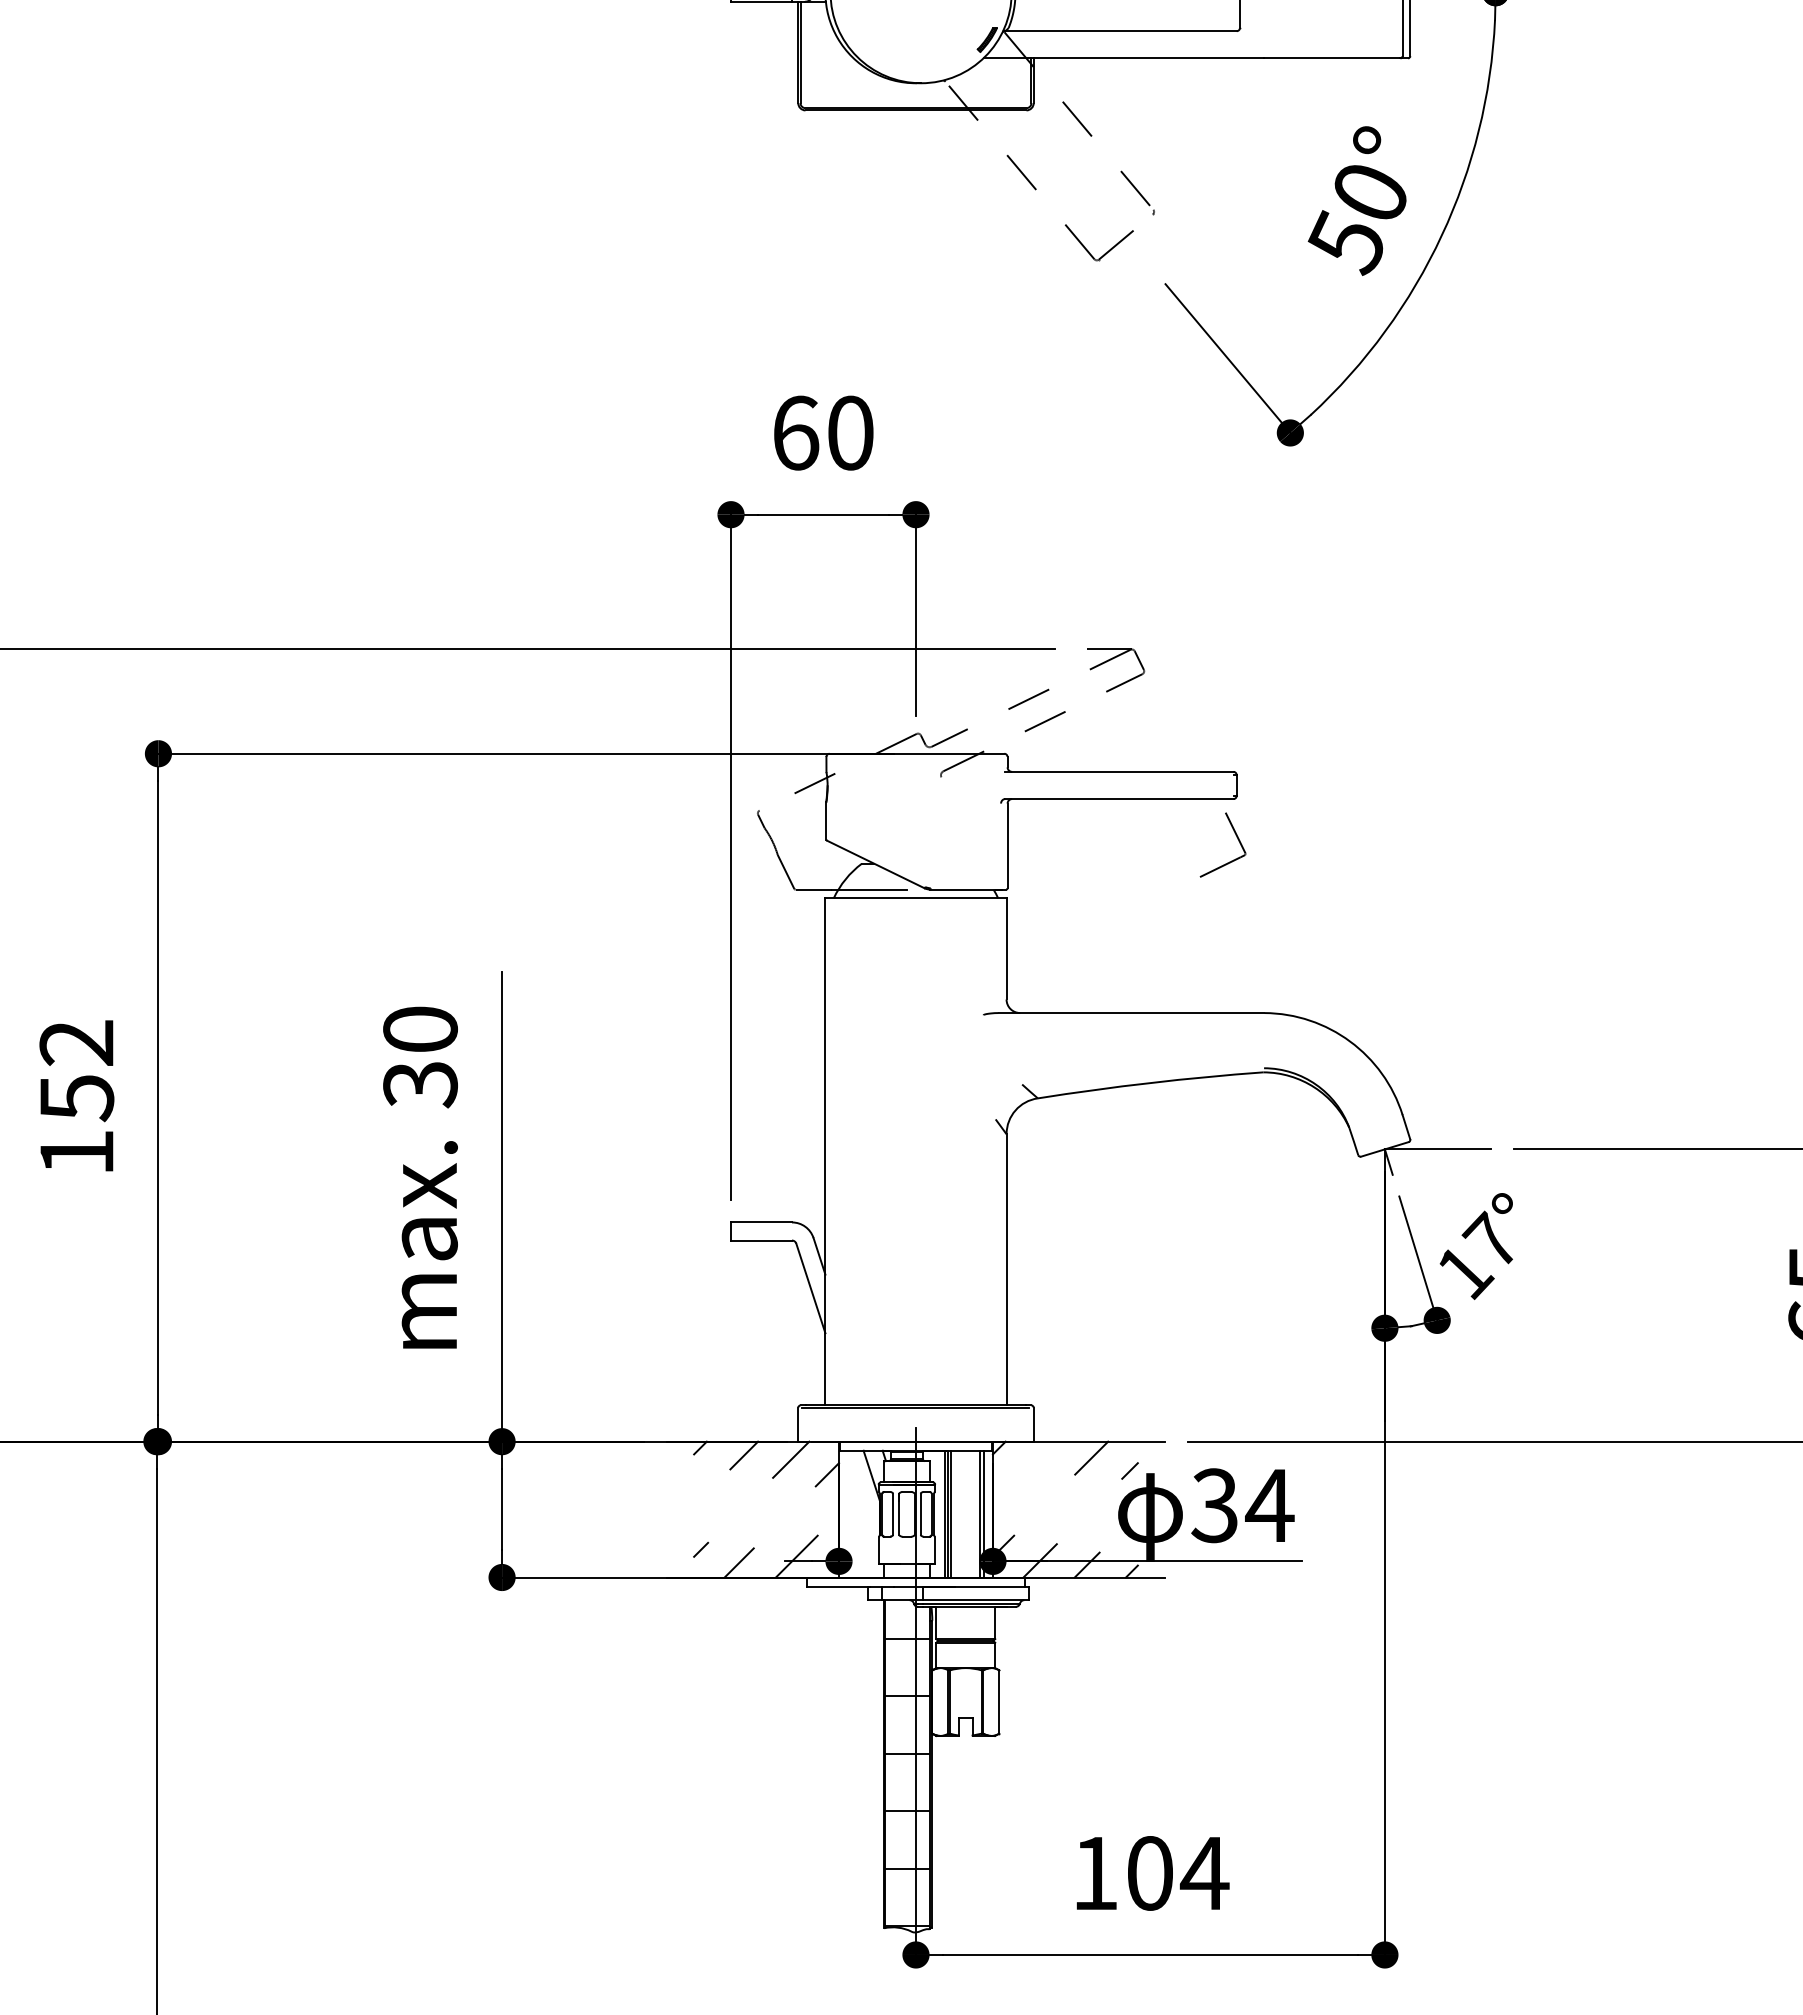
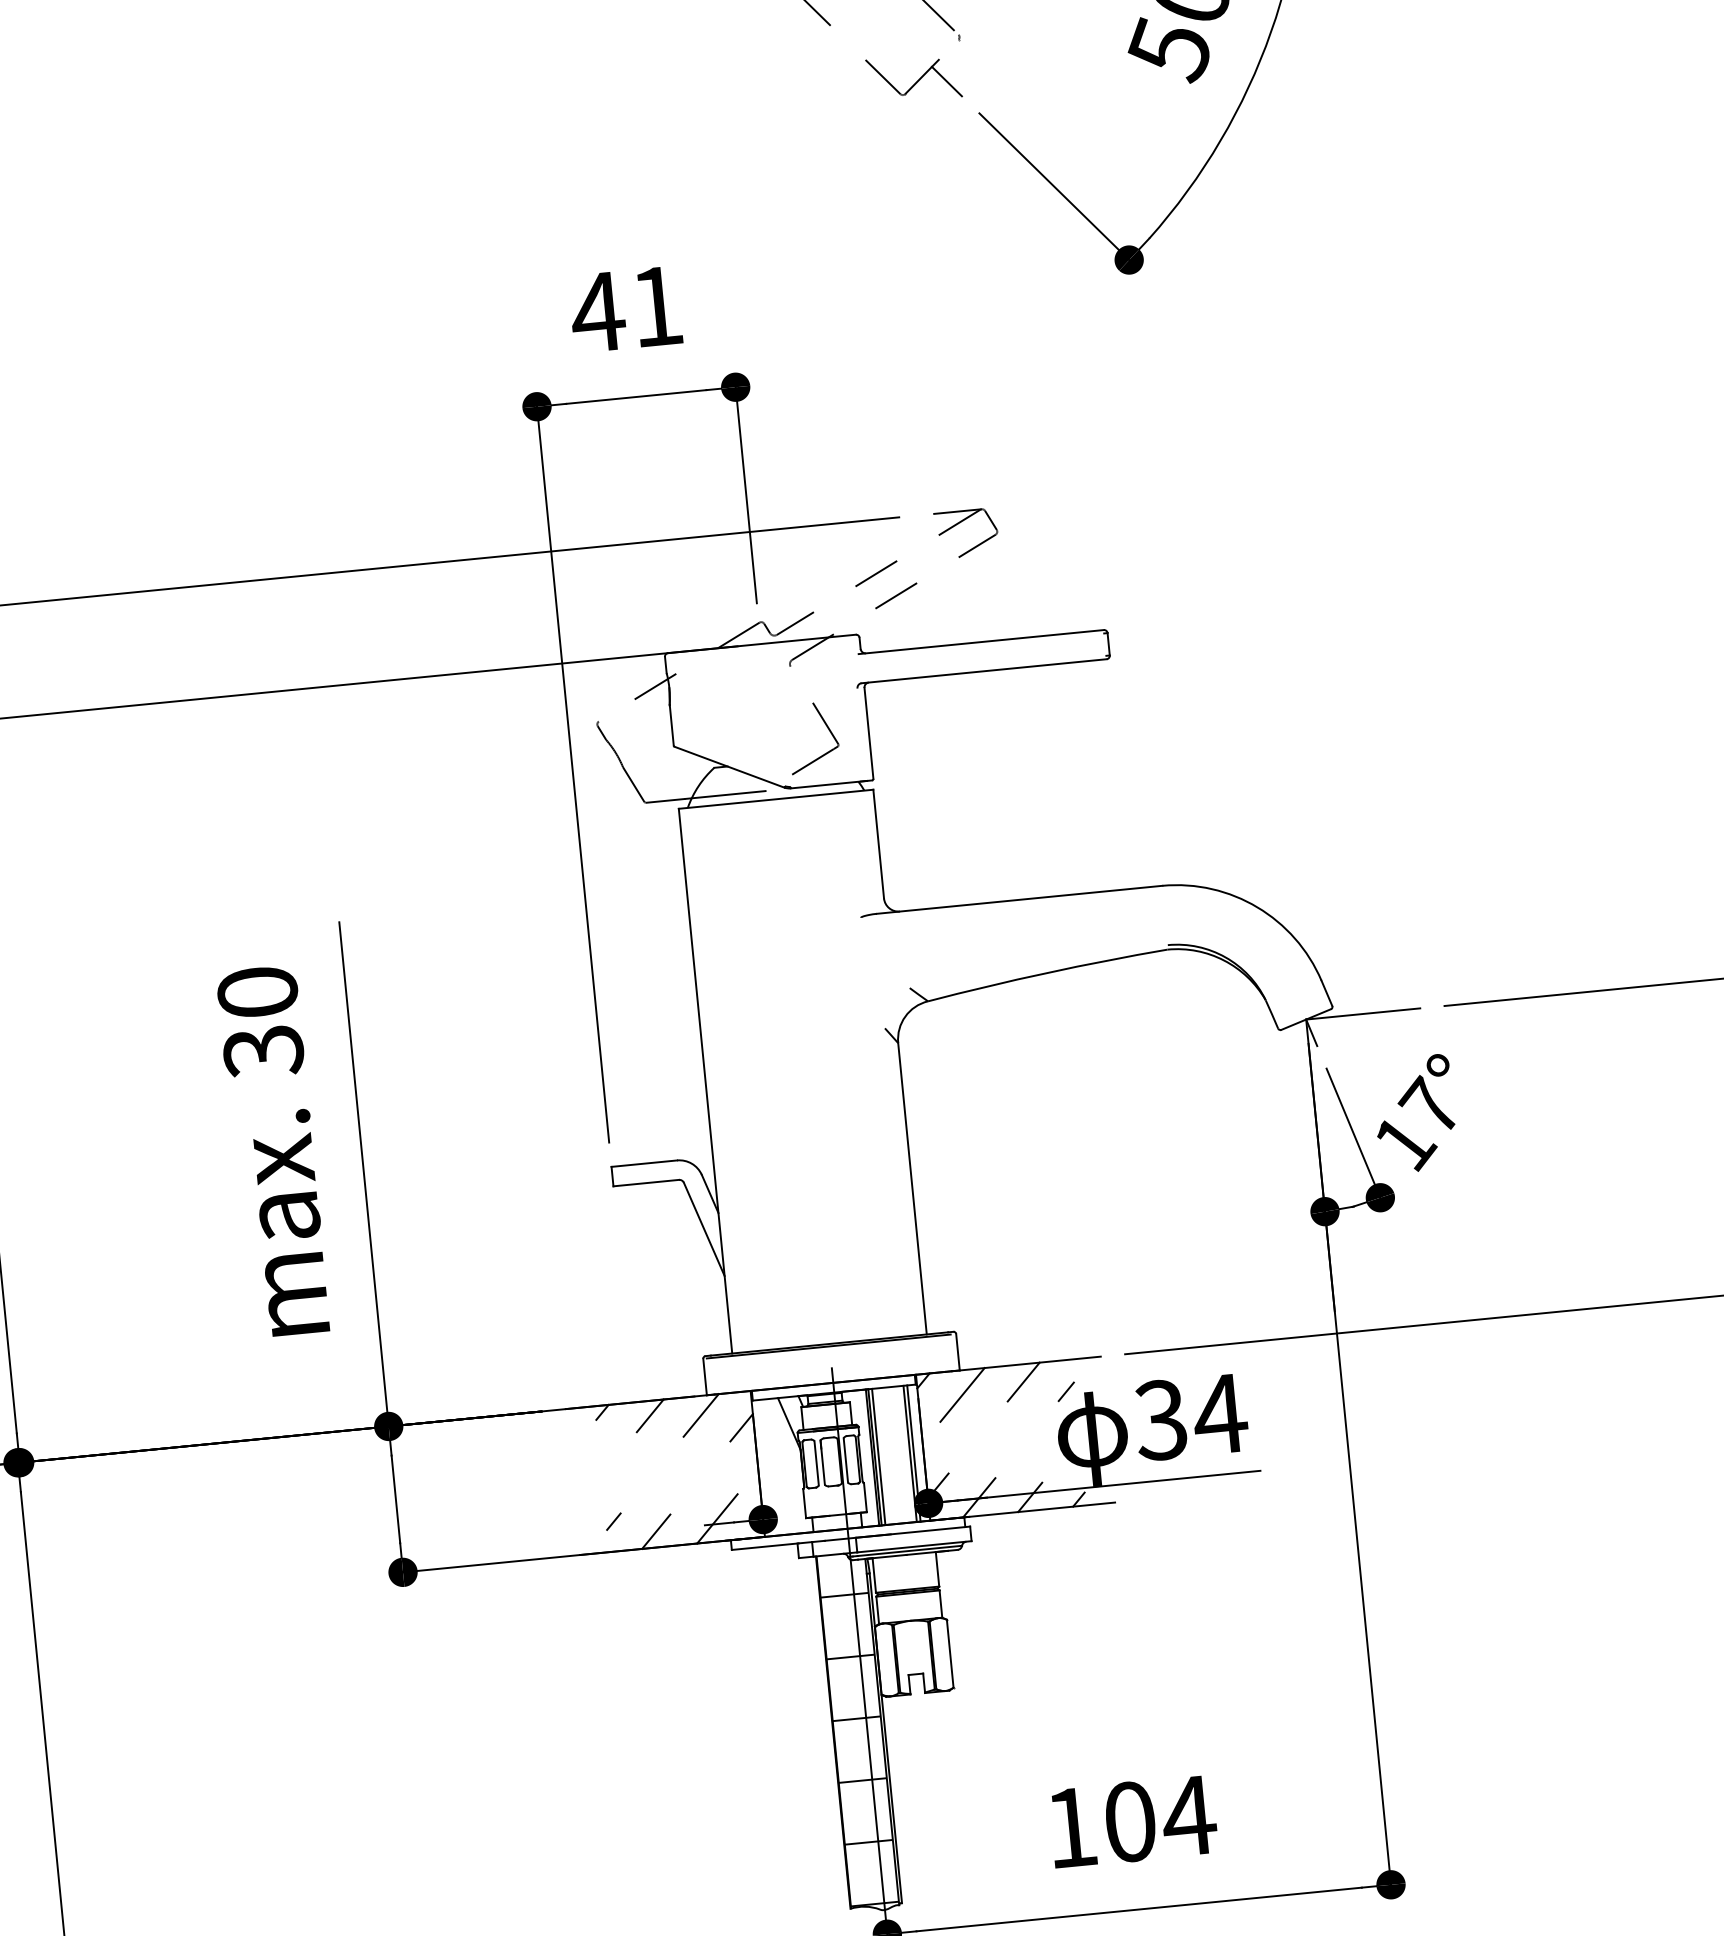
line: (1137, 251) -> (945, 81), added
text: (821, 432) -> (625, 308), 60 -> 41
part: (1236, 837) -> (827, 728), moved
line: (1033, 1464) -> (961, 1395), added

